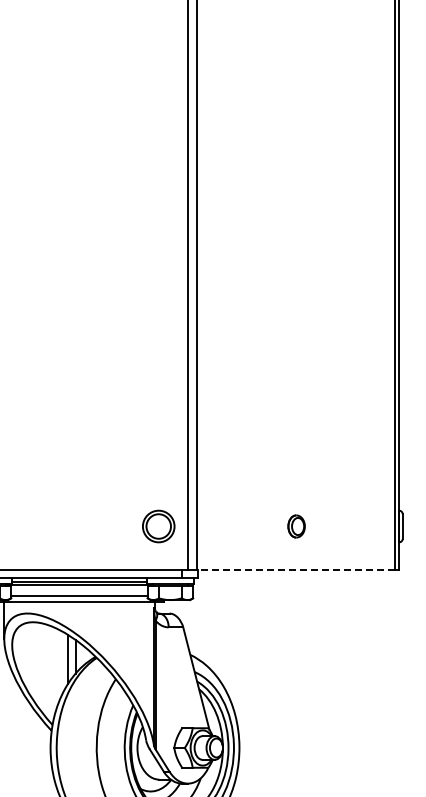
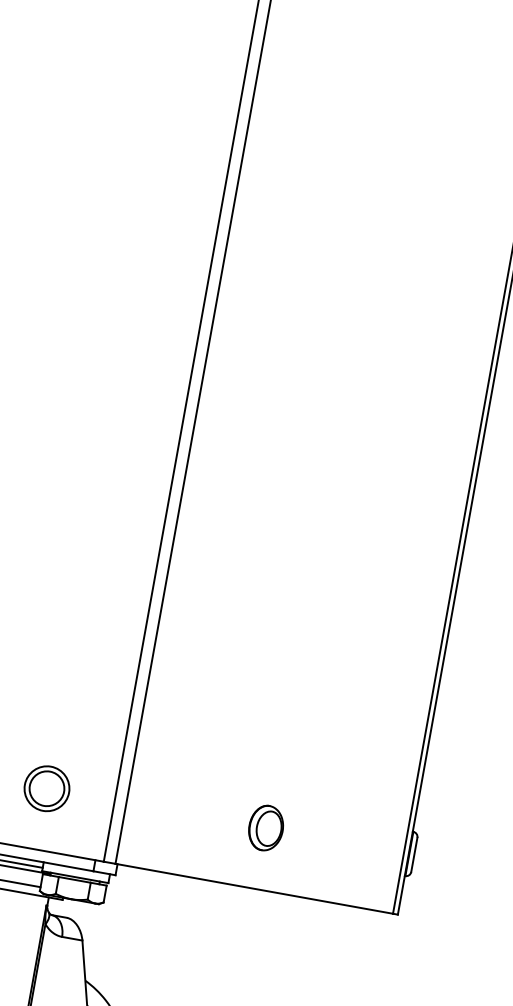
part: (158, 526) -> (46, 788), moved
part: (296, 526) -> (265, 828), size x1.43
line: (295, 570) -> (253, 889), dashed -> solid

